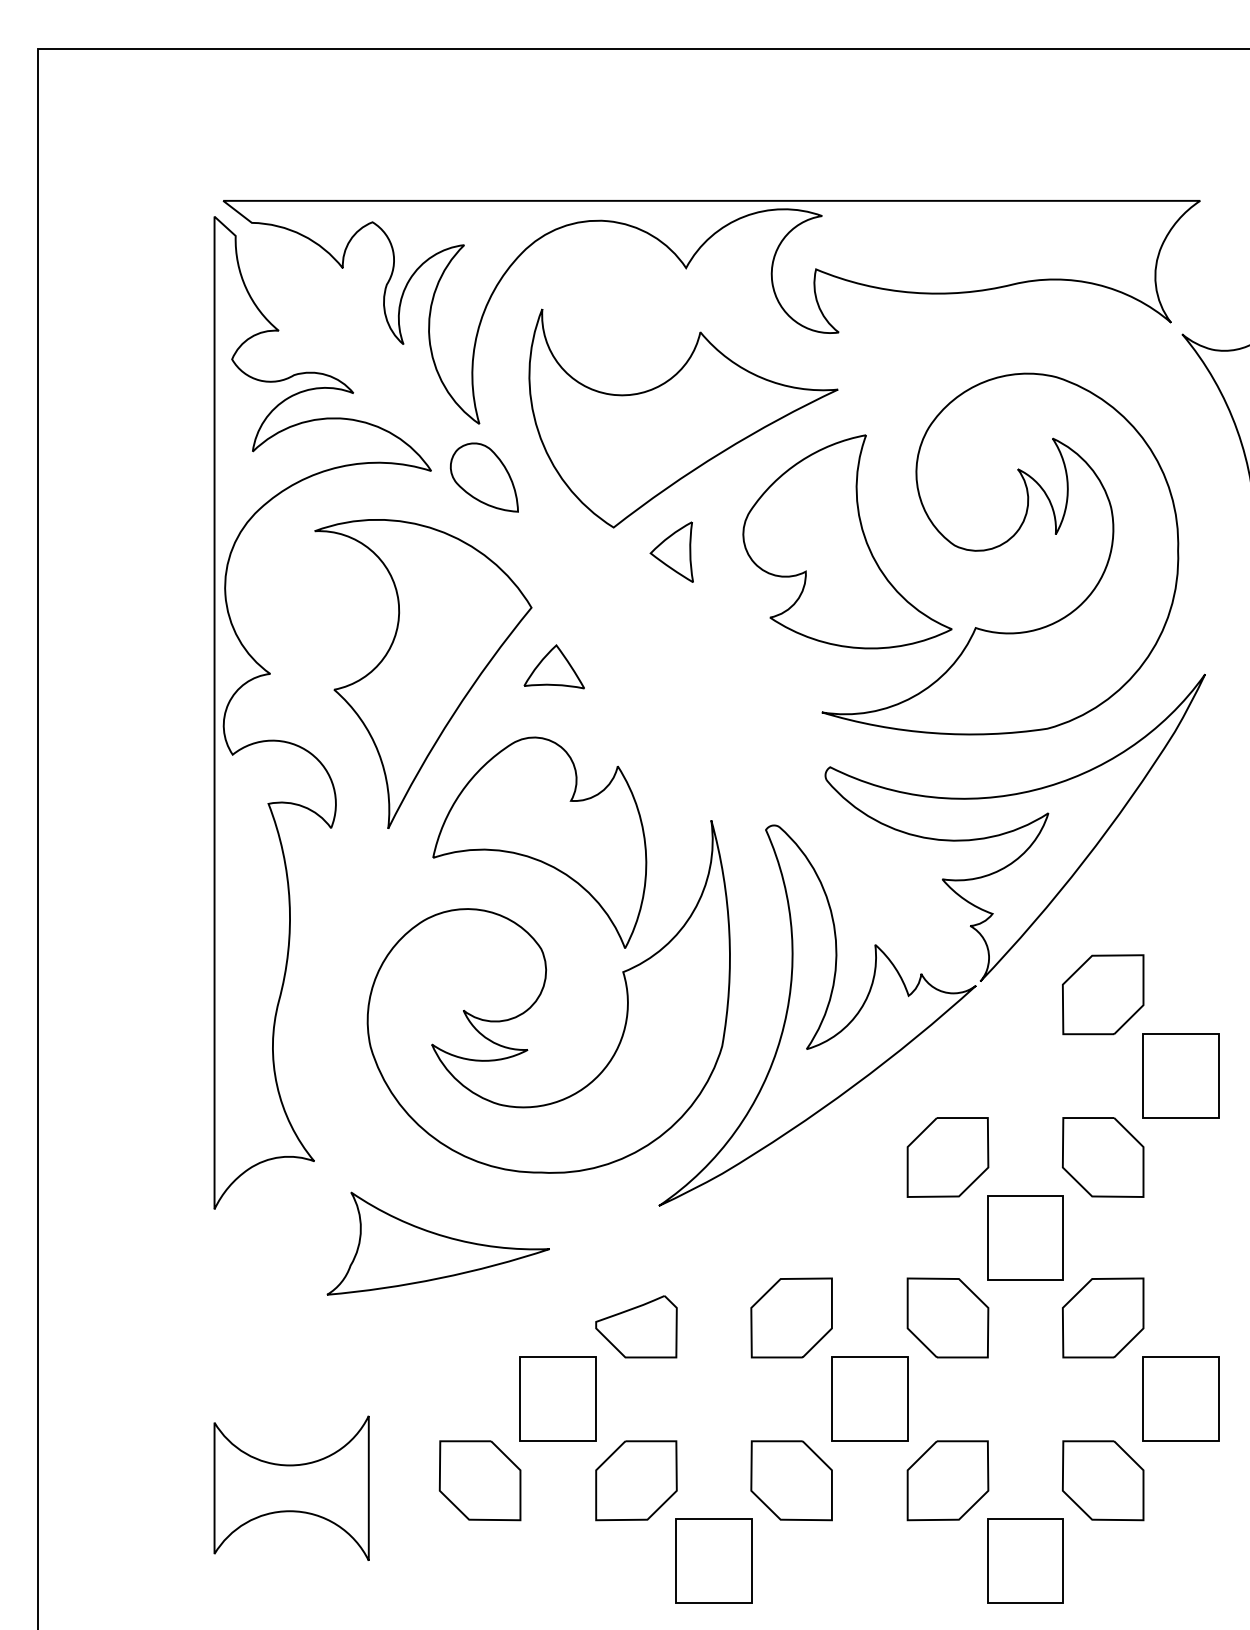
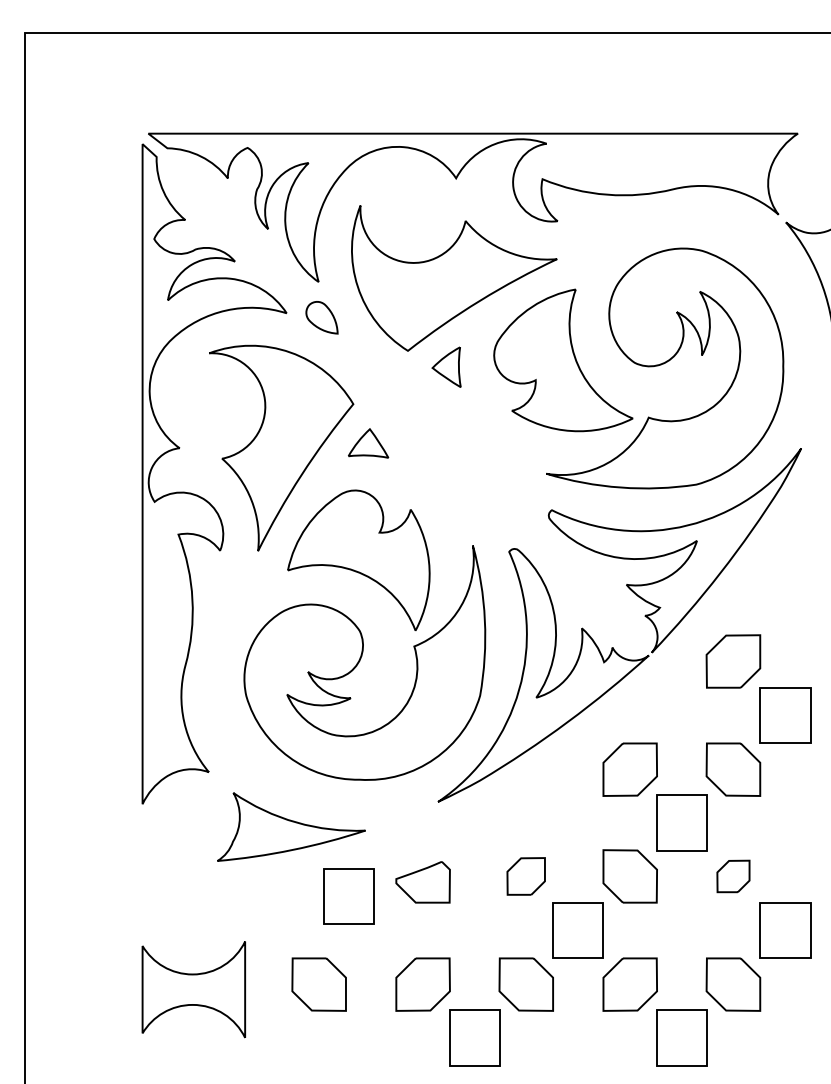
part: (483, 477) -> (321, 317), size x0.7
part: (790, 1318) -> (525, 876), size x0.7
part: (1103, 1318) -> (733, 876), size x0.6
part: (557, 1399) -> (348, 896), moved

